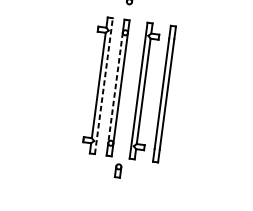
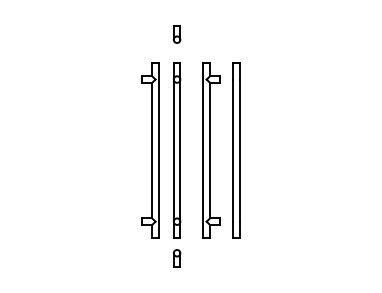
line: (103, 86) -> (158, 150), dashed -> solid
line: (115, 88) -> (173, 151), dashed -> solid
part: (117, 170) -> (176, 258), moved

